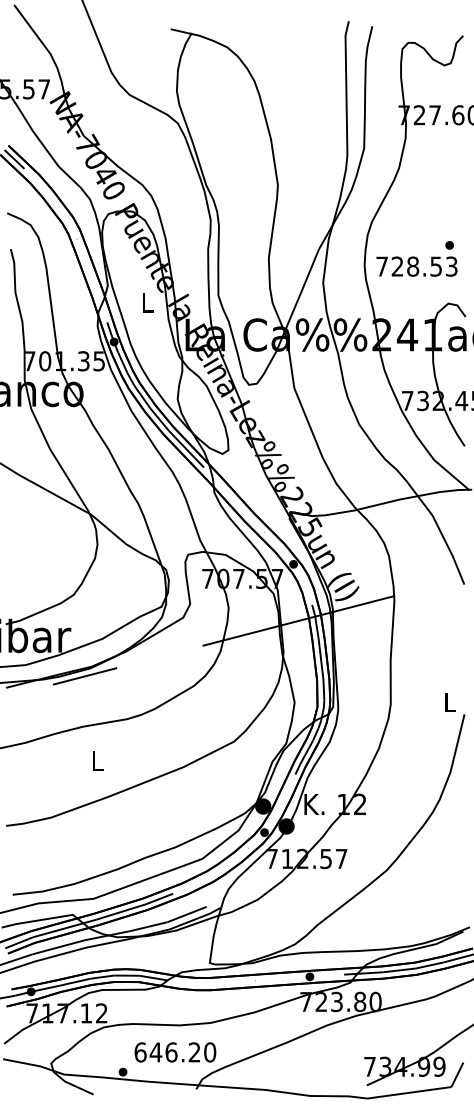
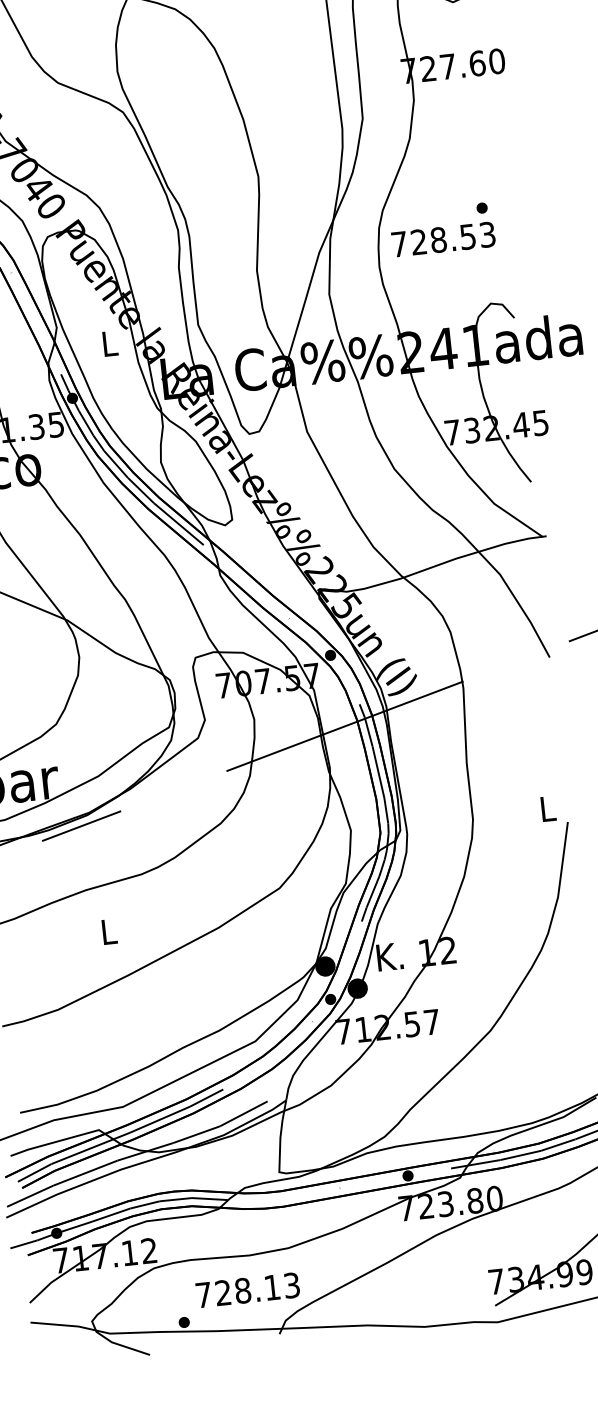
text: (416, 258) -> (441, 229), moved
text: (175, 1052) -> (248, 1290), 646.20 -> 728.13

